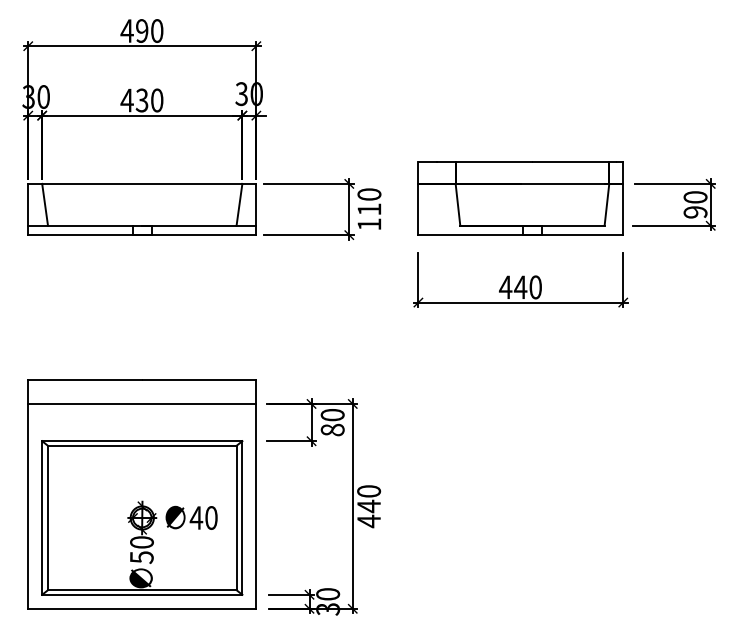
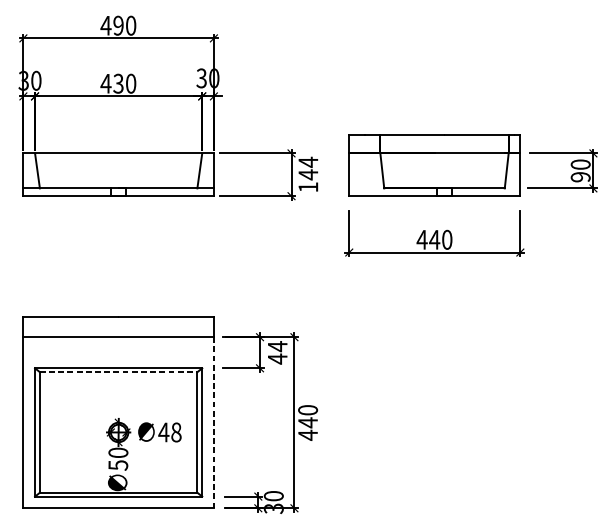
text: (369, 201) -> (308, 168), 110 -> 144
text: (332, 422) -> (277, 352), 80 -> 44
line: (142, 445) -> (118, 371), solid -> dashed
line: (256, 506) -> (214, 422), solid -> dashed
text: (211, 517) -> (176, 432), 40 -> 48

